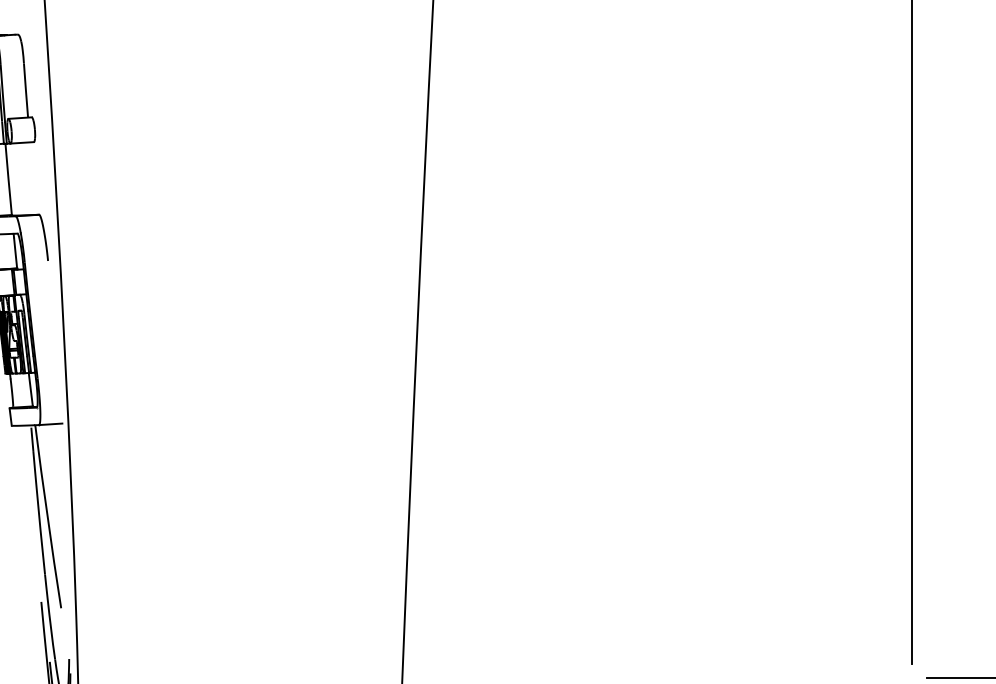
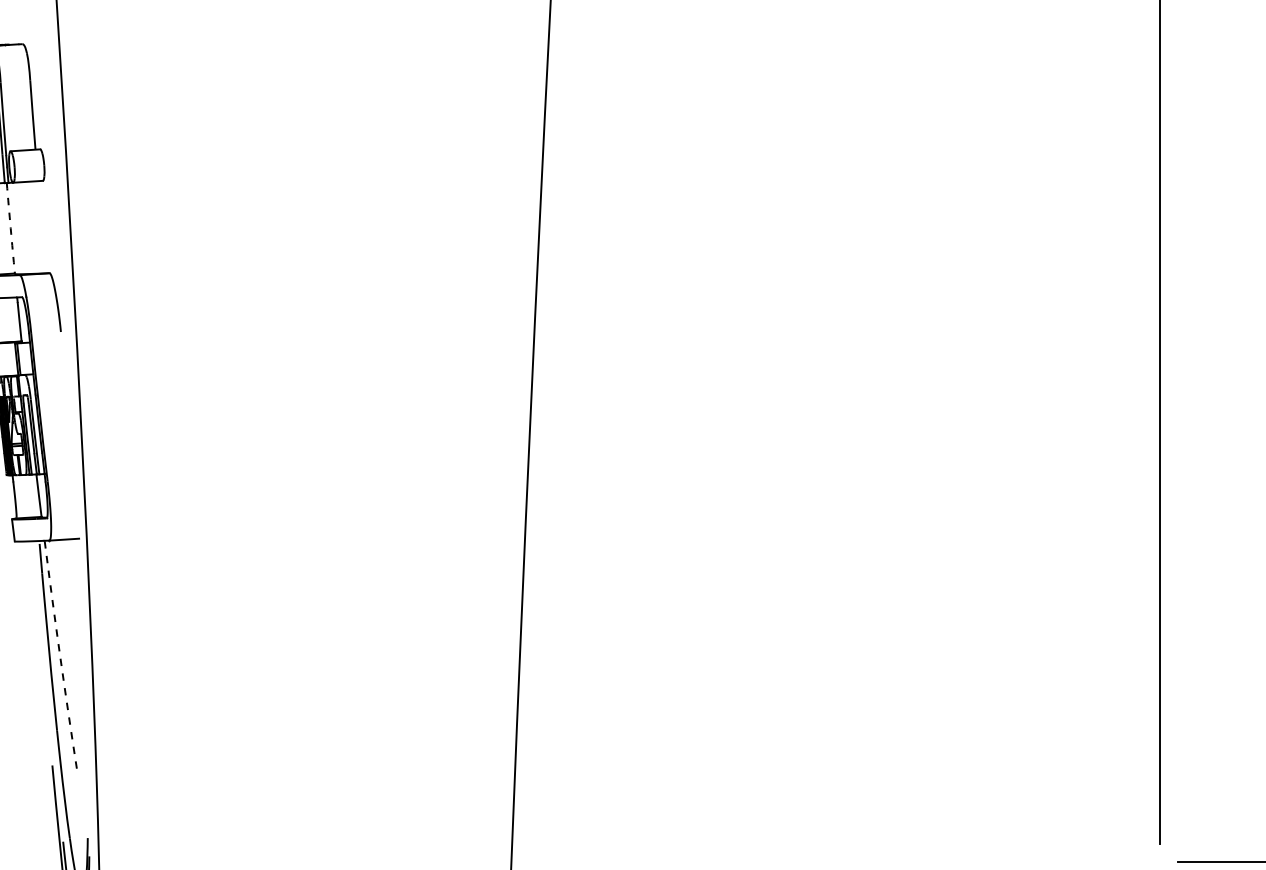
arc: (8, 179) -> (10, 228), solid -> dashed
arc: (47, 516) -> (60, 657), solid -> dashed

